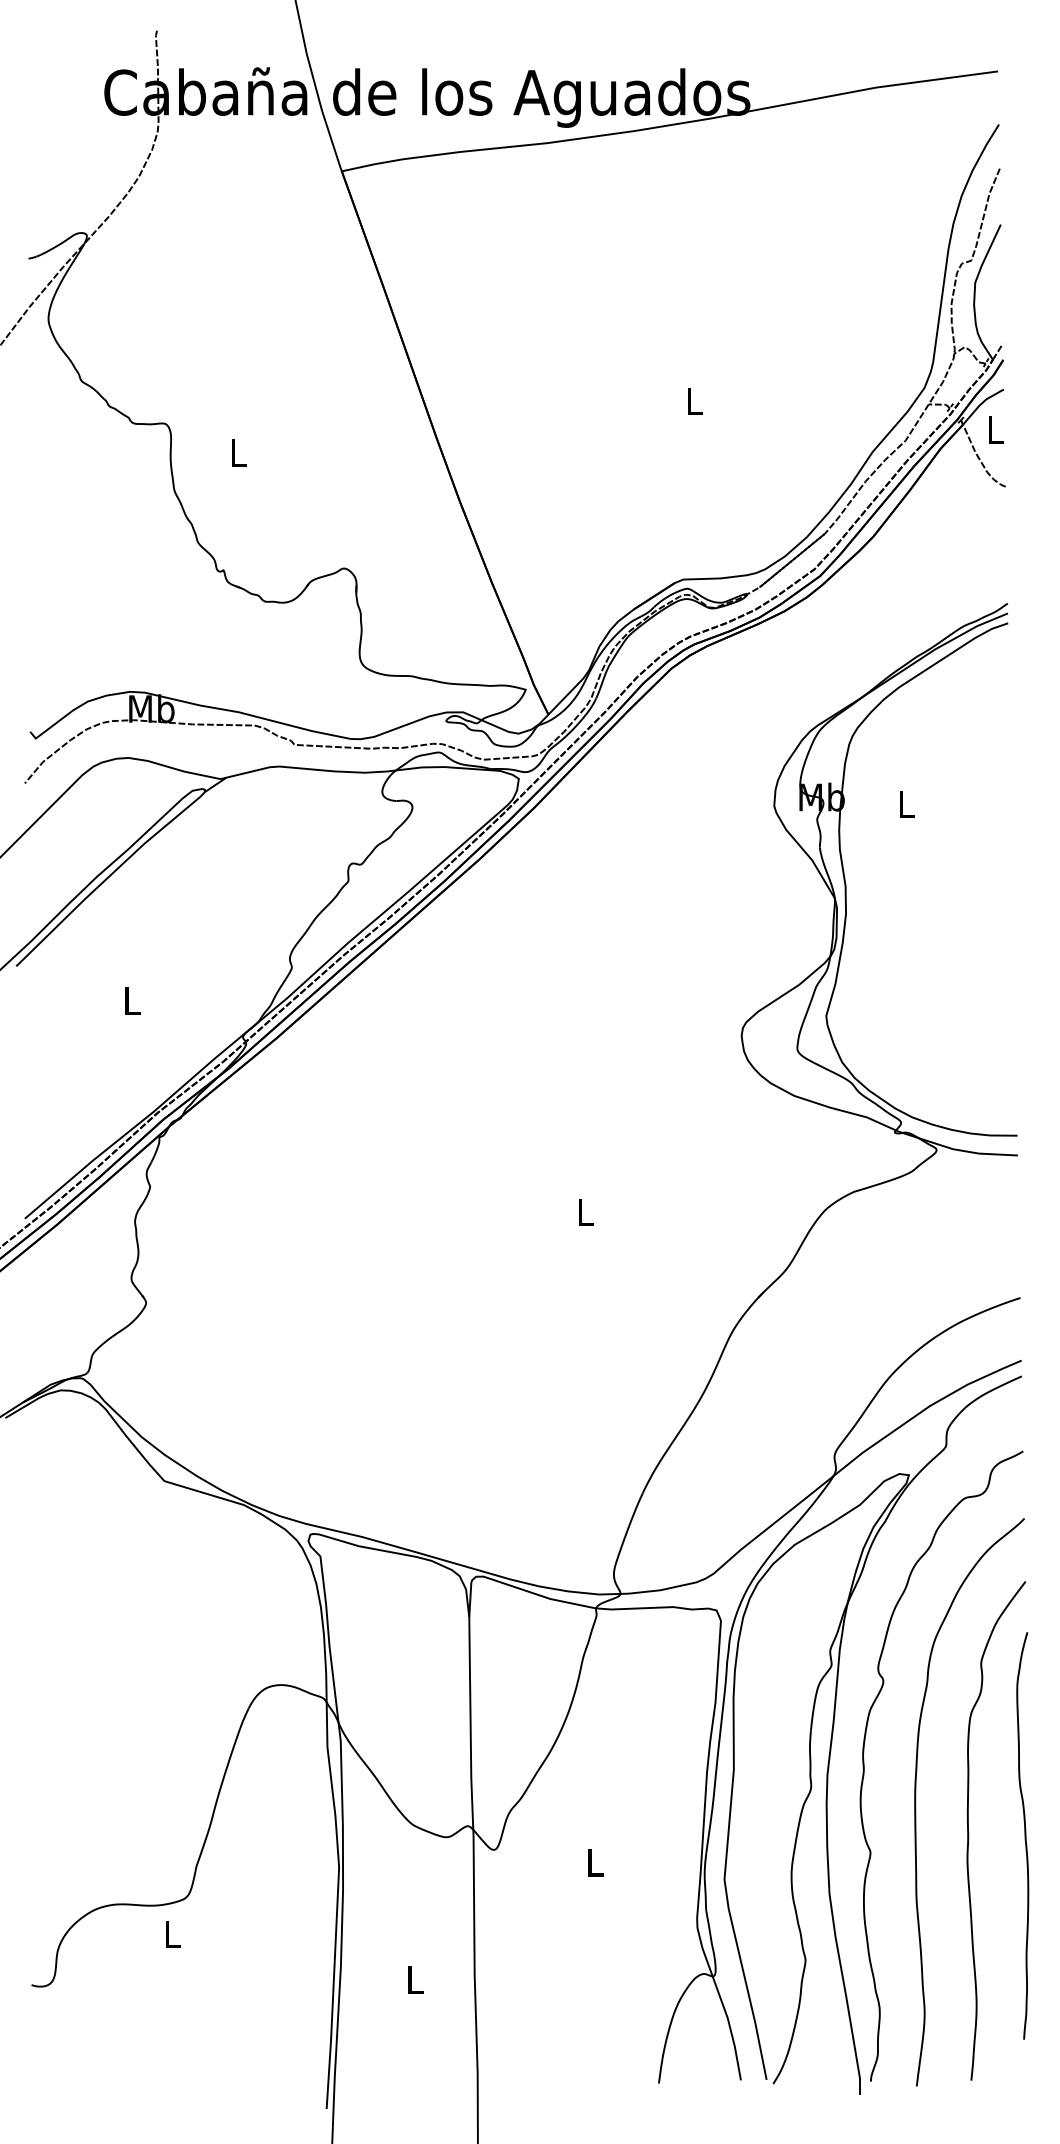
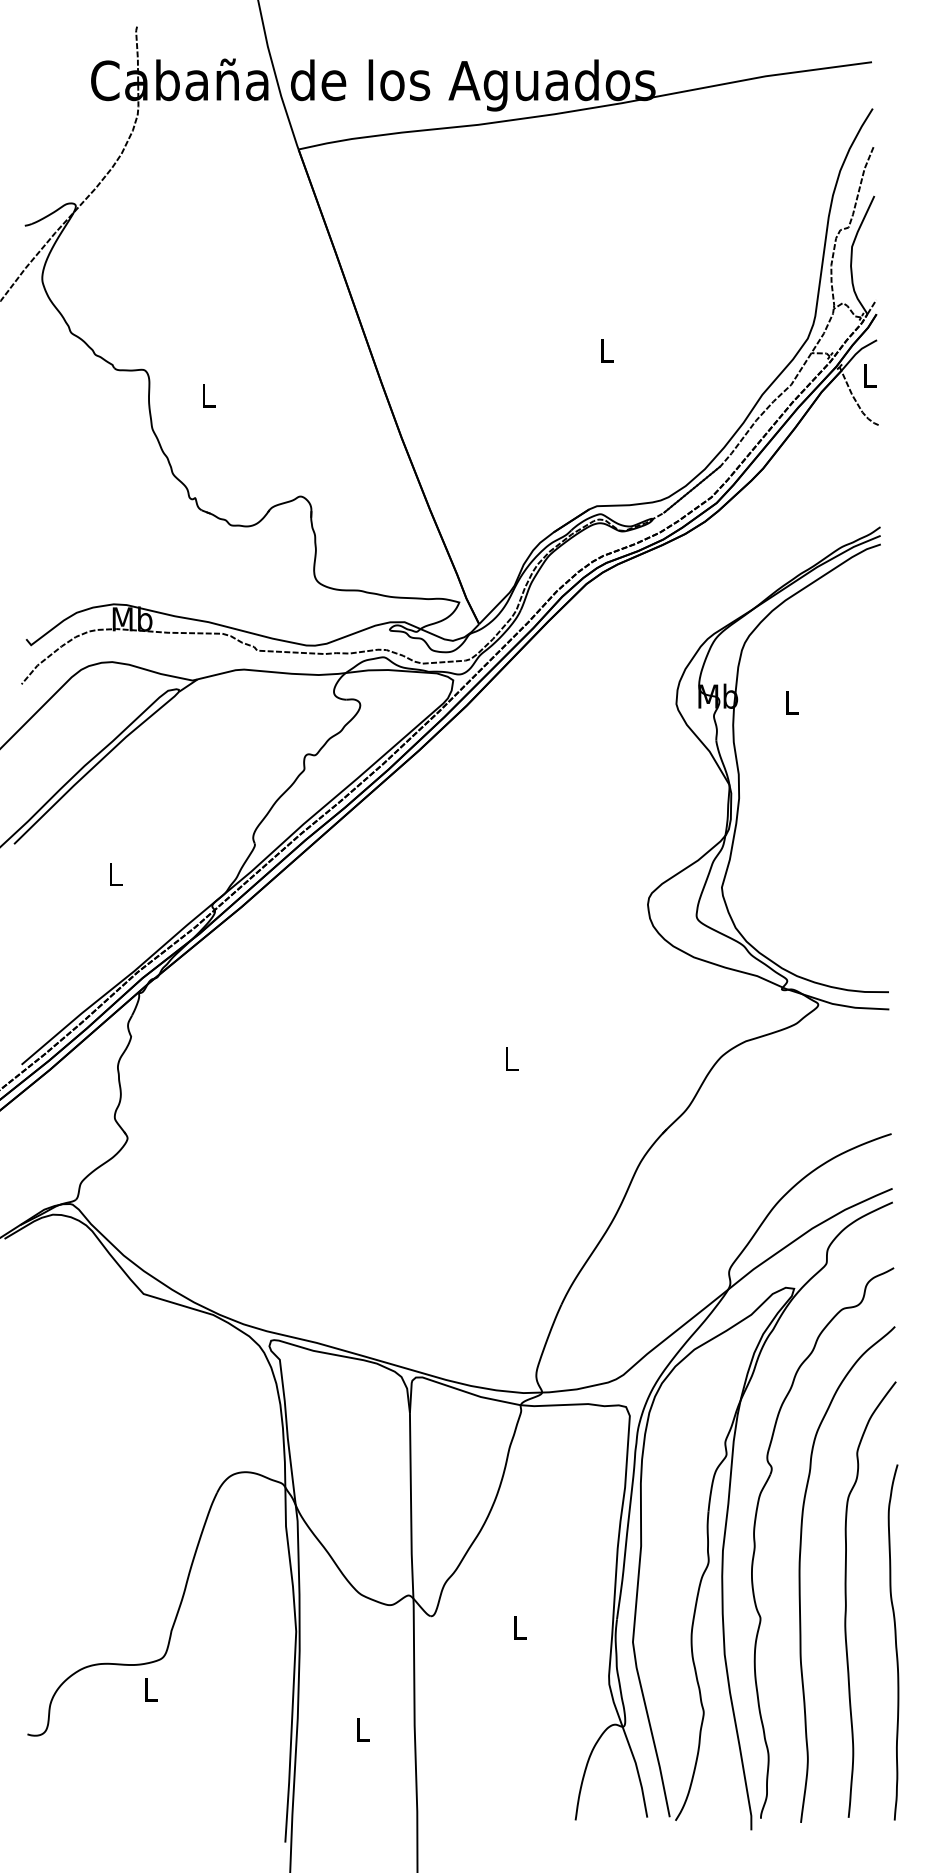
curve: (1024, 1835) -> (895, 1642), moved

